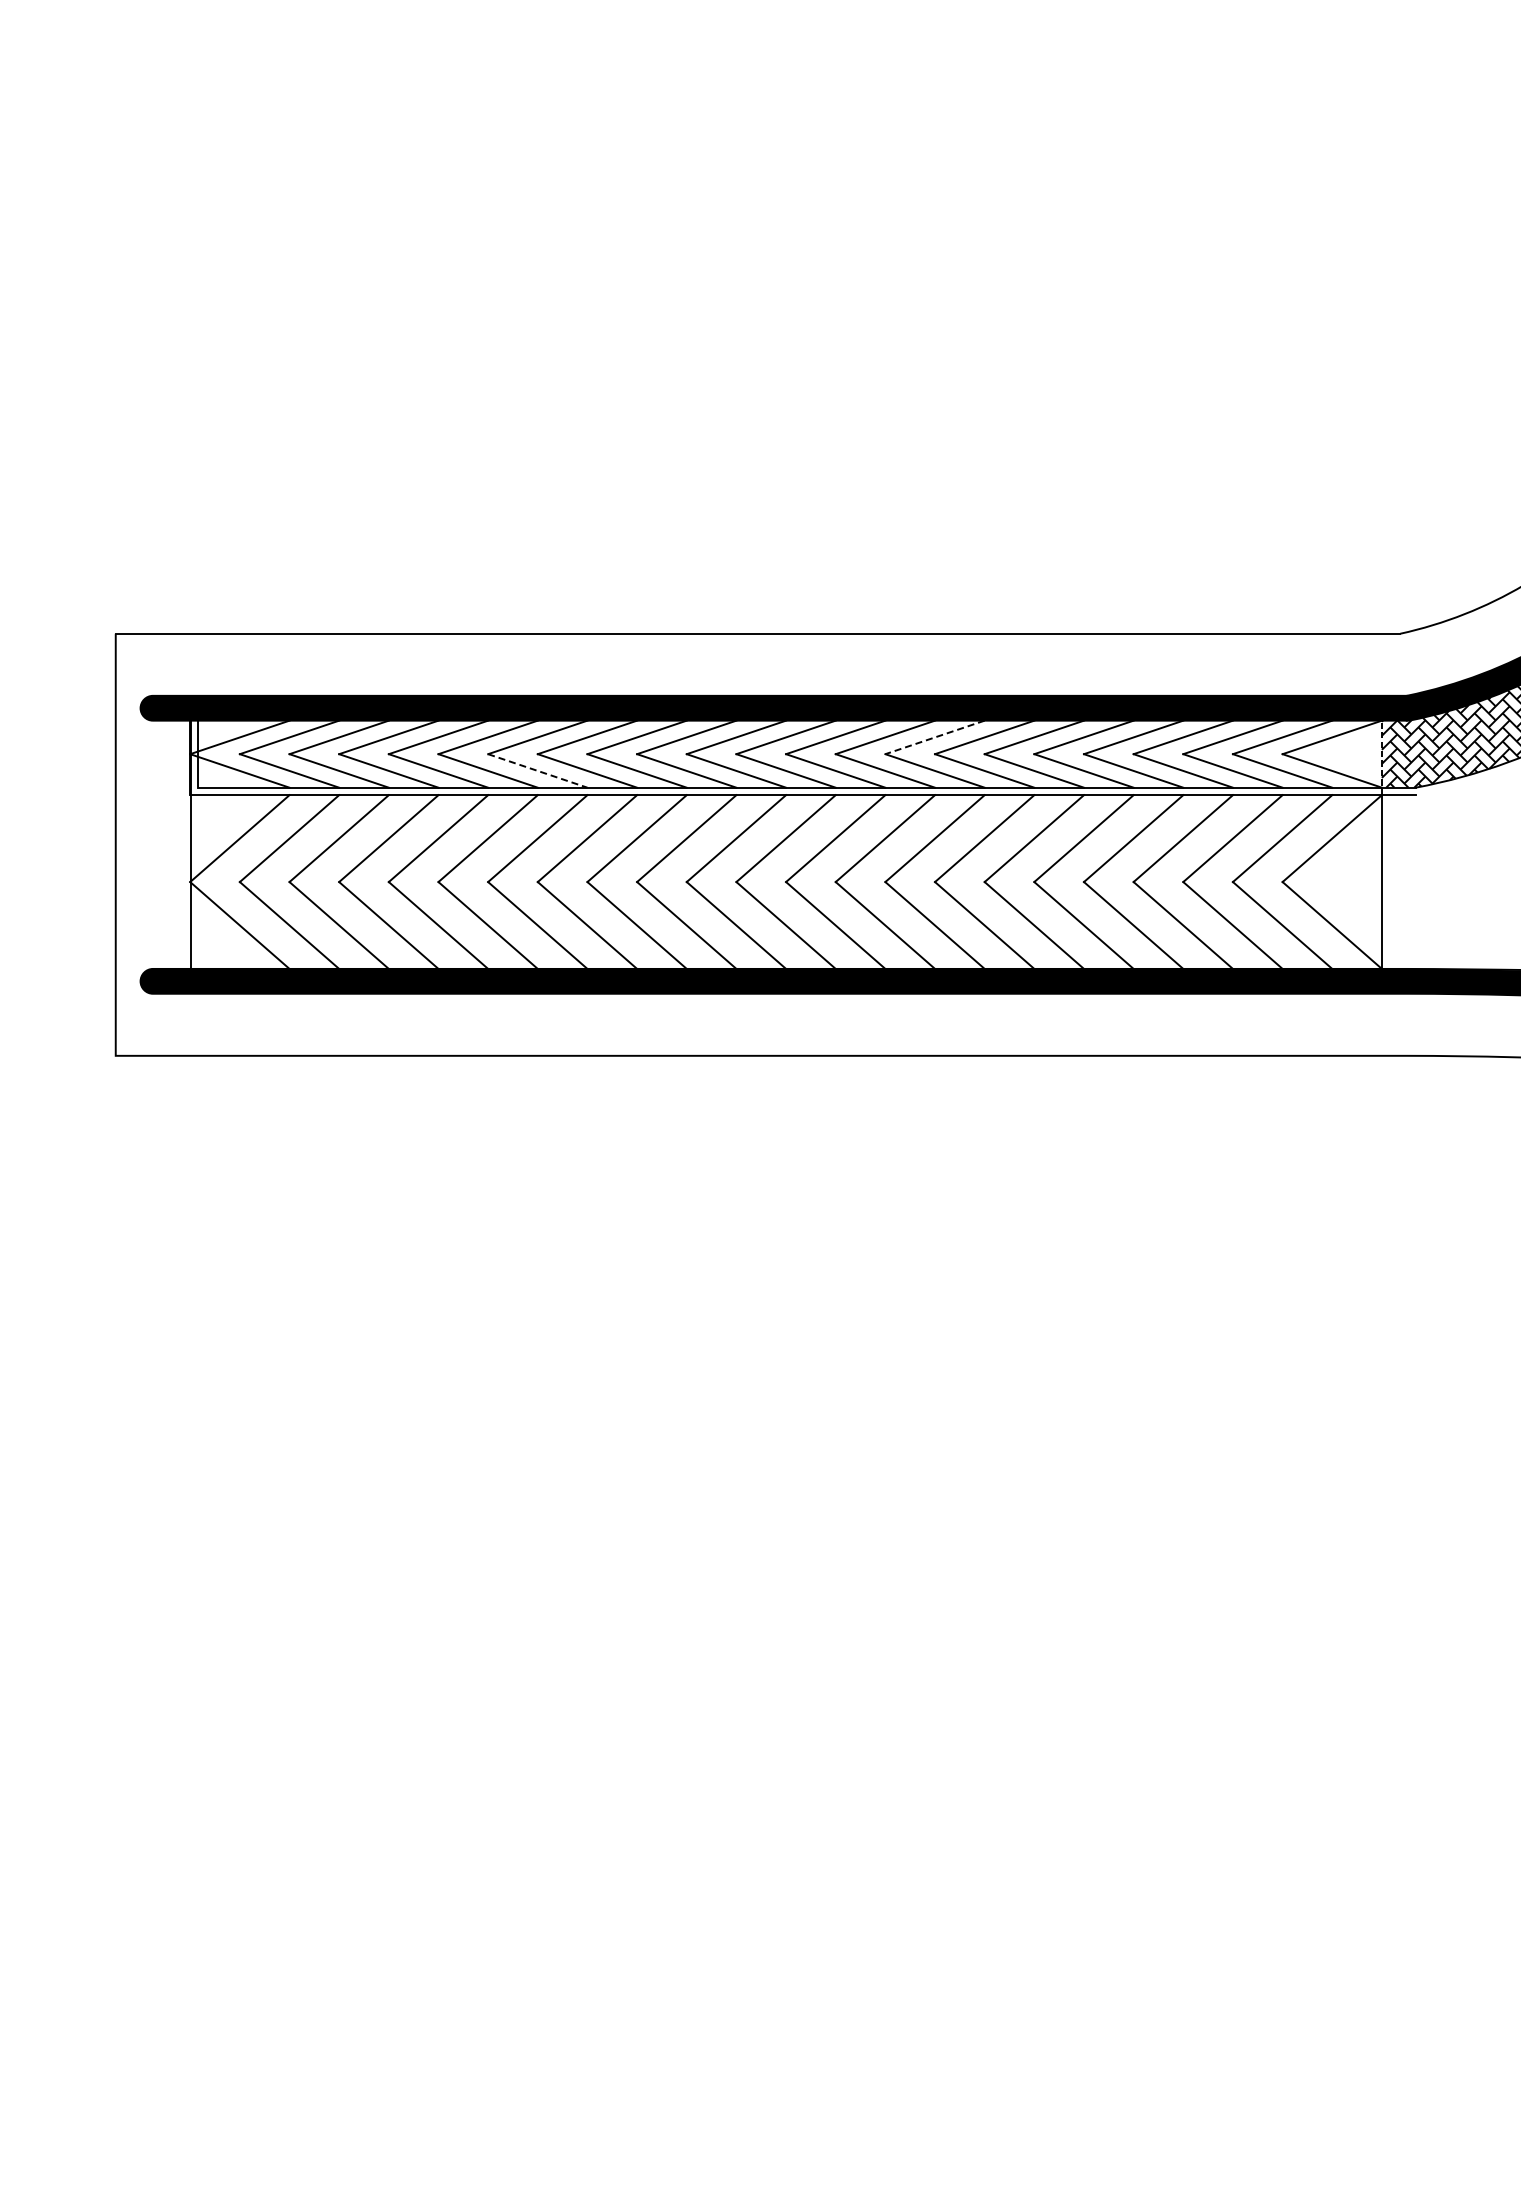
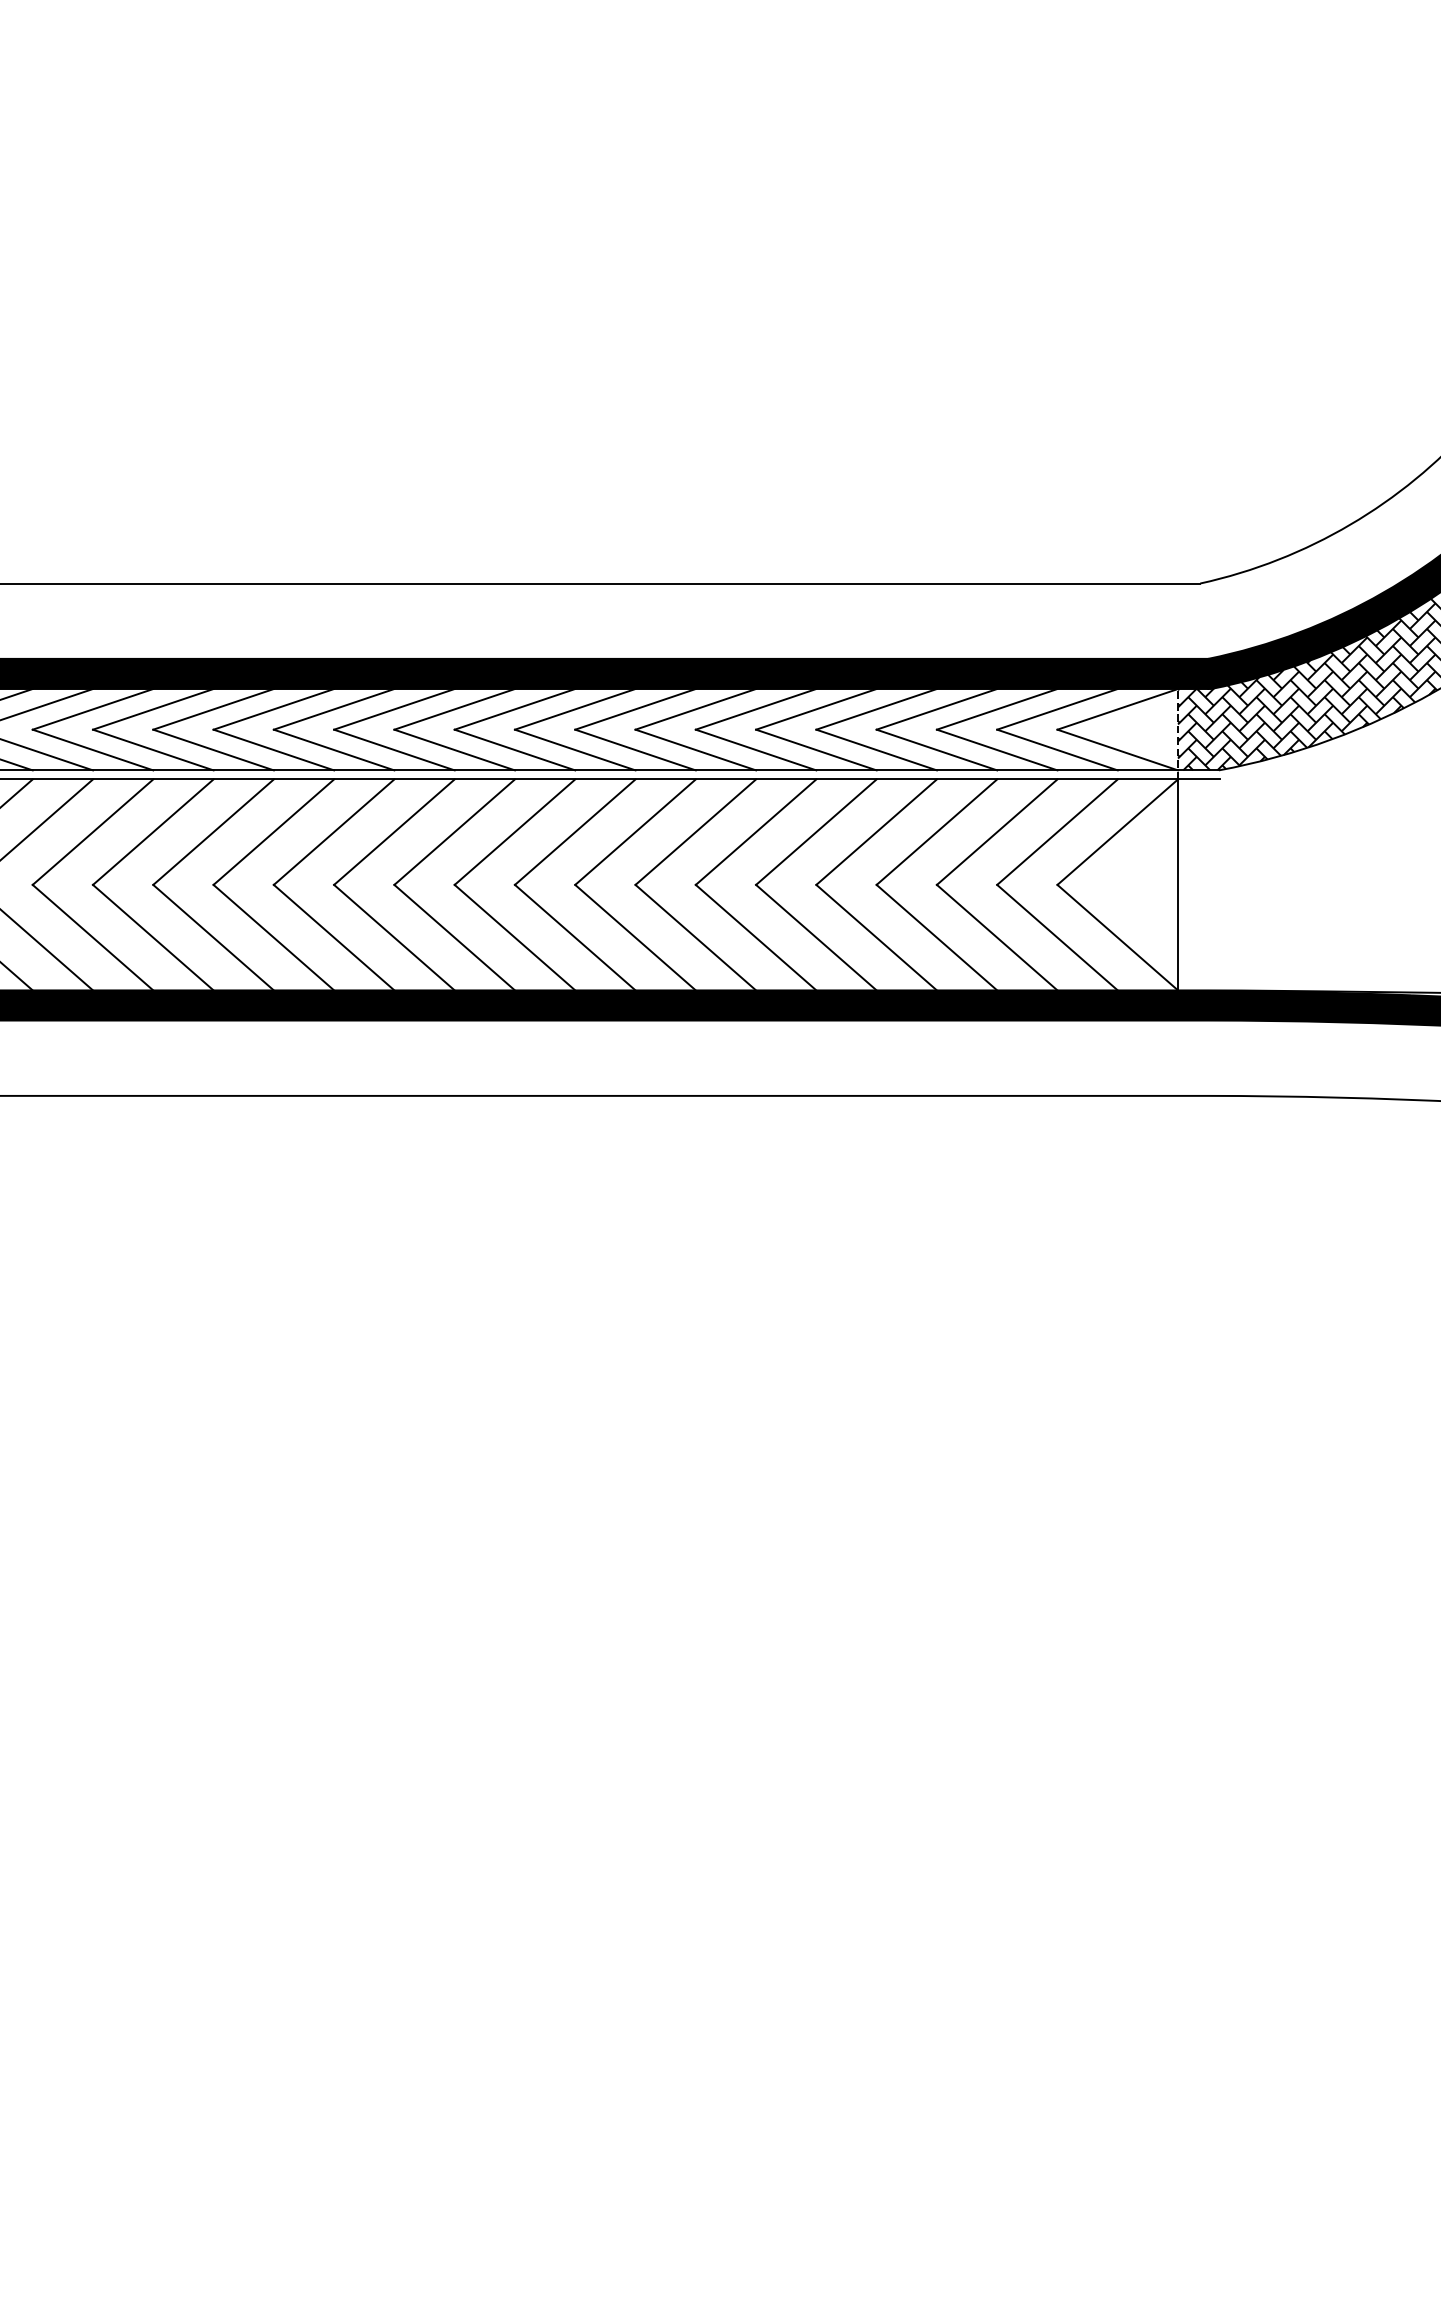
line: (934, 737) -> (634, 709), dashed -> solid
line: (538, 771) -> (154, 750), dashed -> solid

